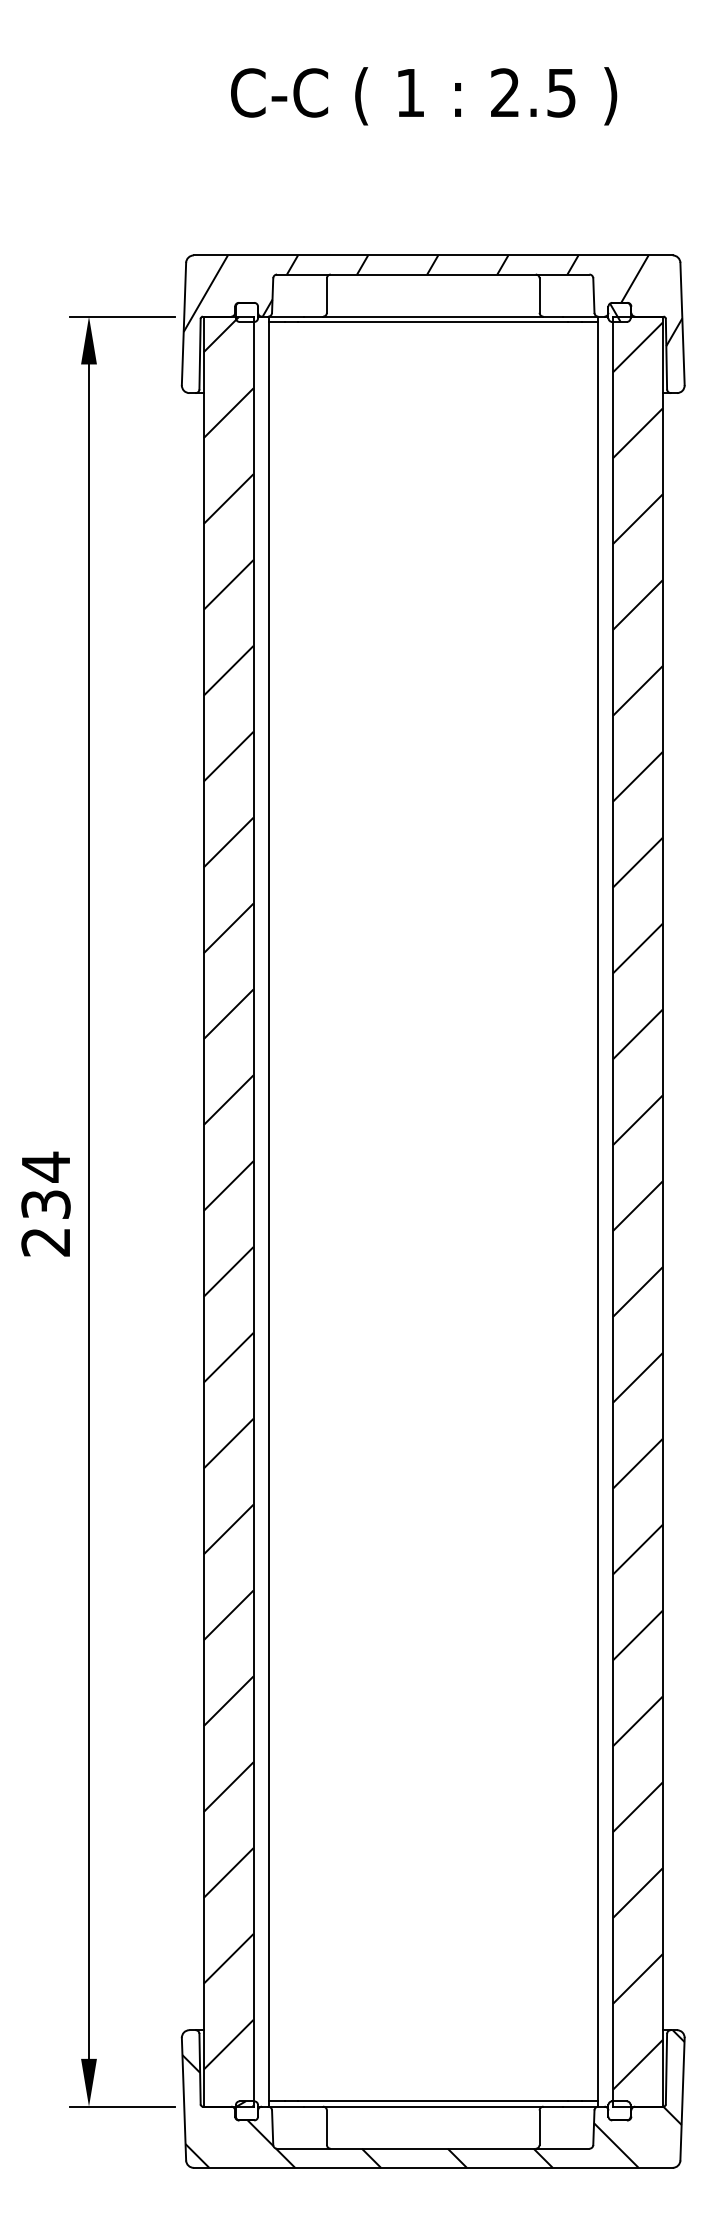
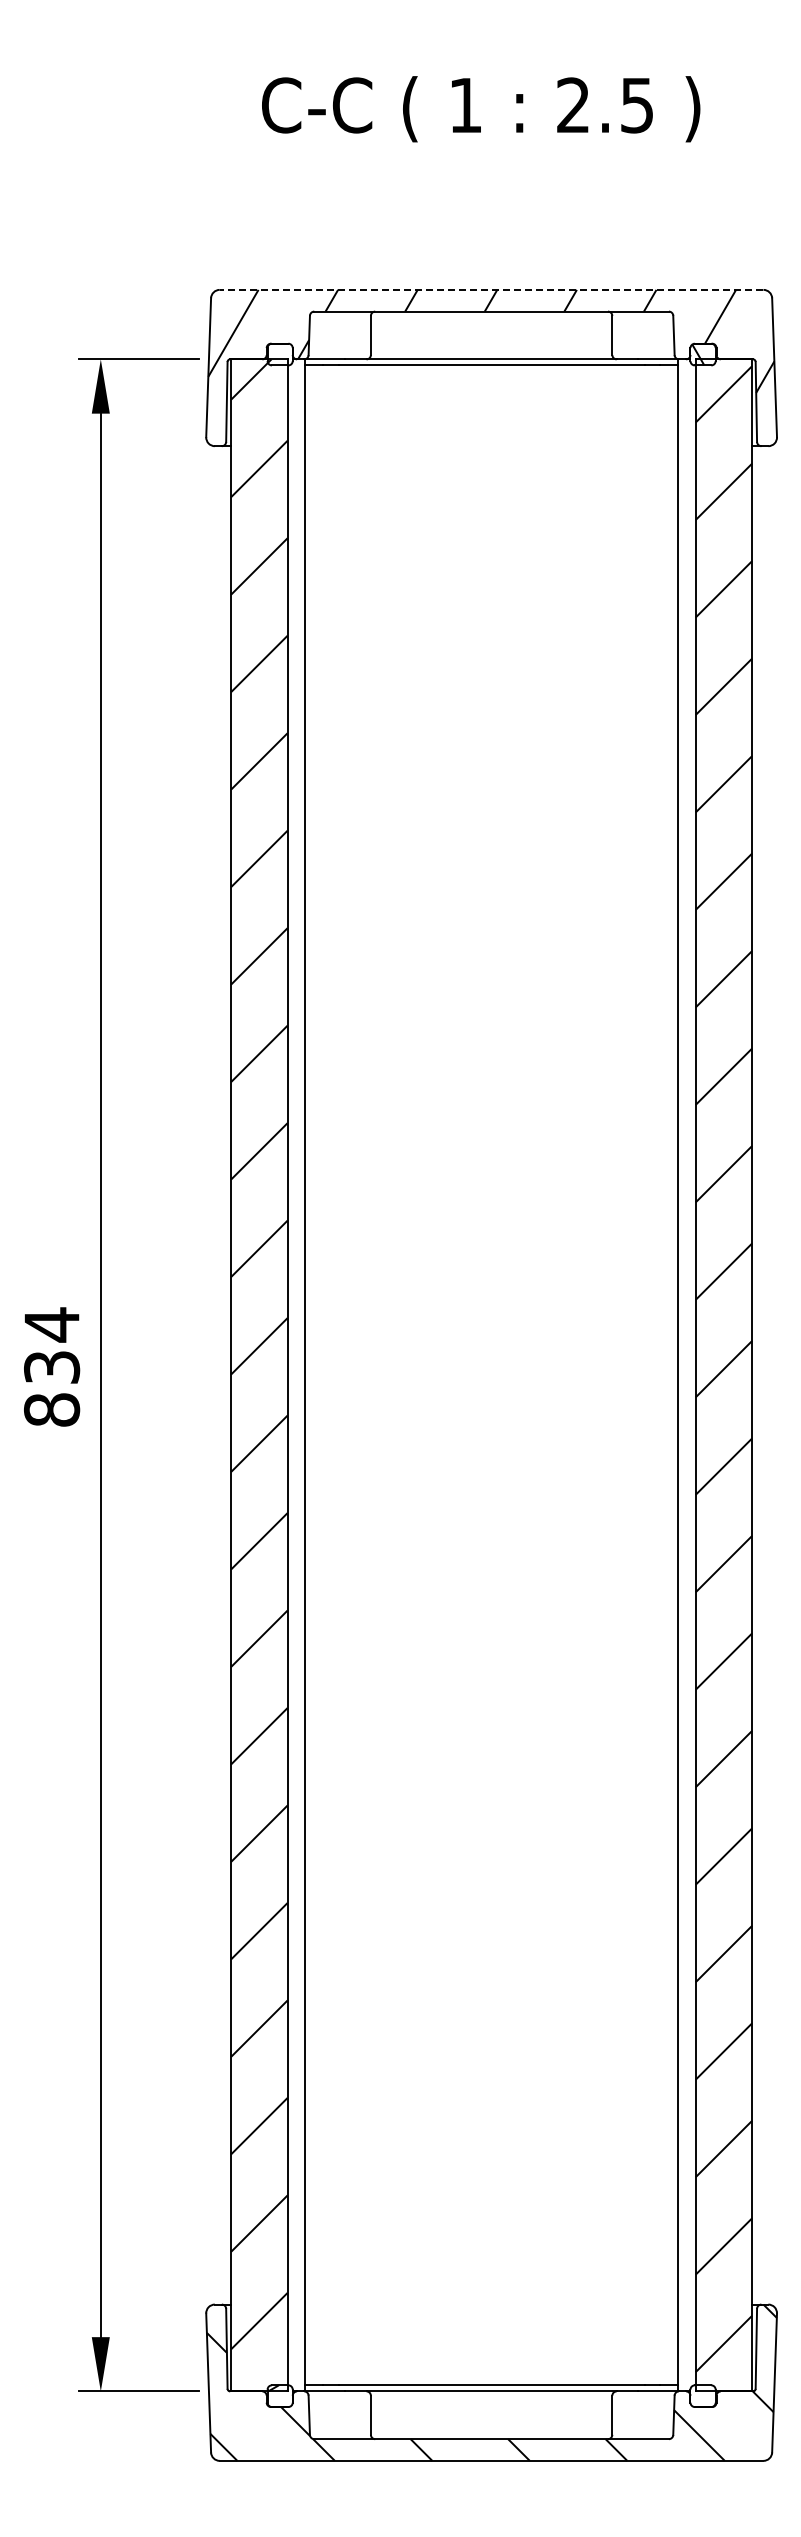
line: (433, 255) -> (491, 289), solid -> dashed
text: (46, 1241) -> (52, 1409), 234 -> 834

